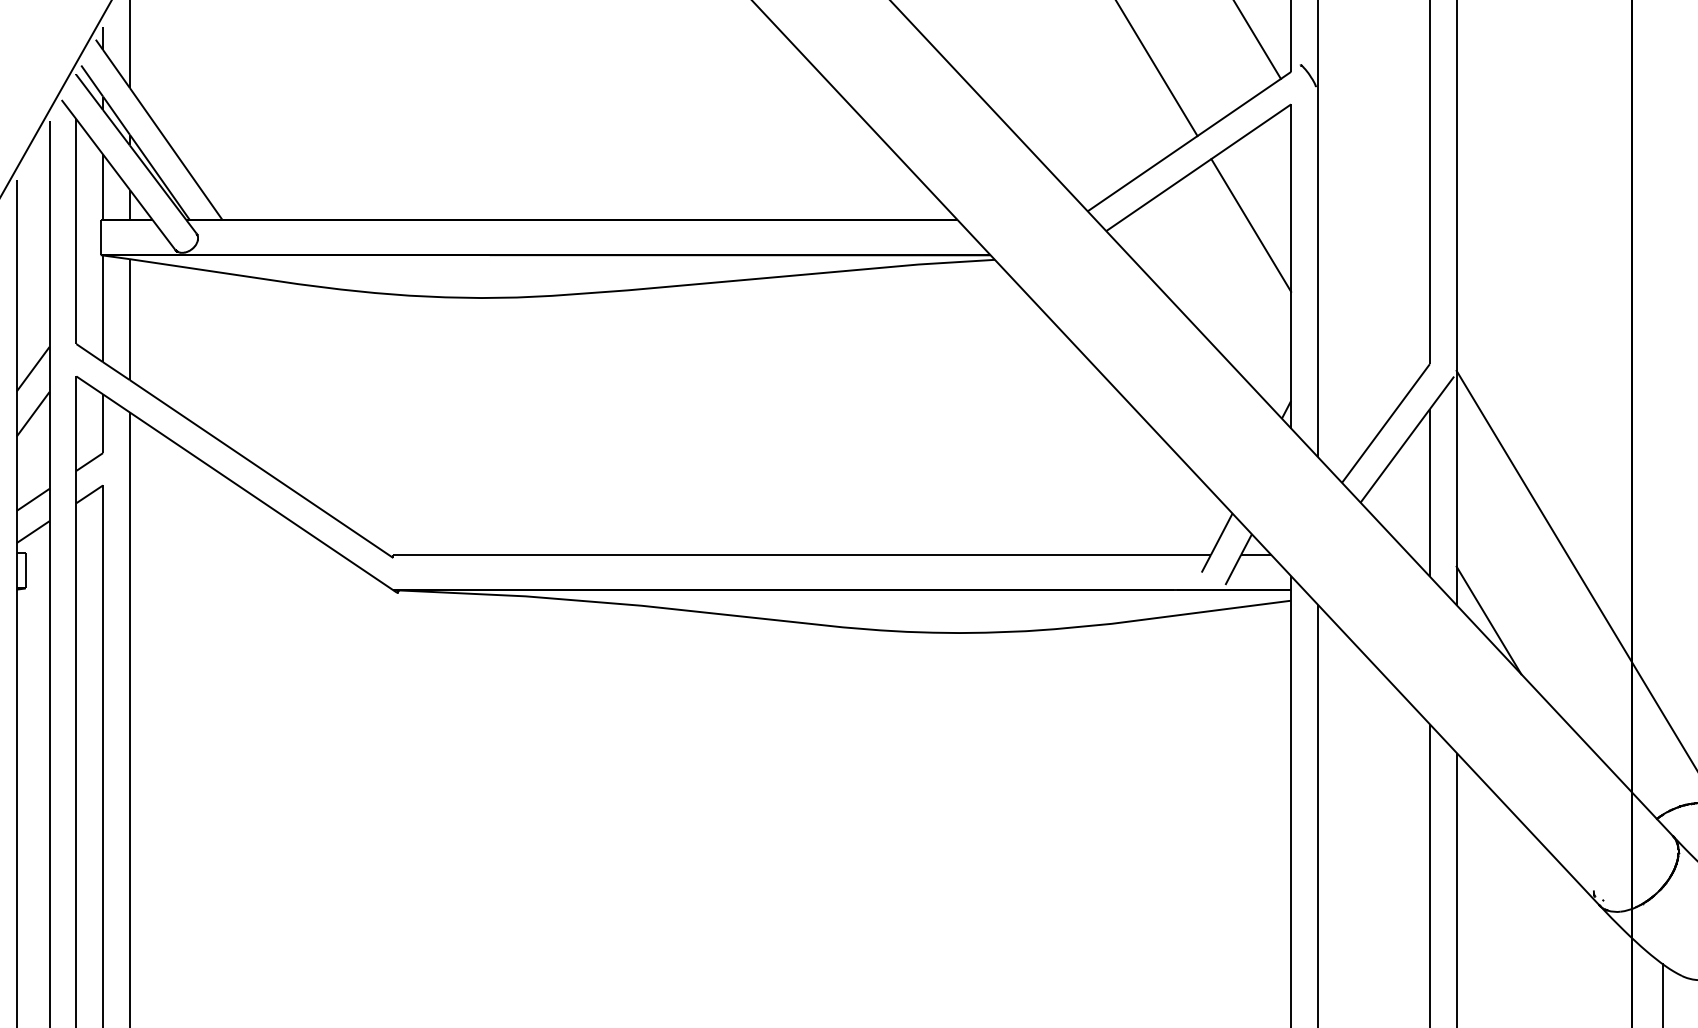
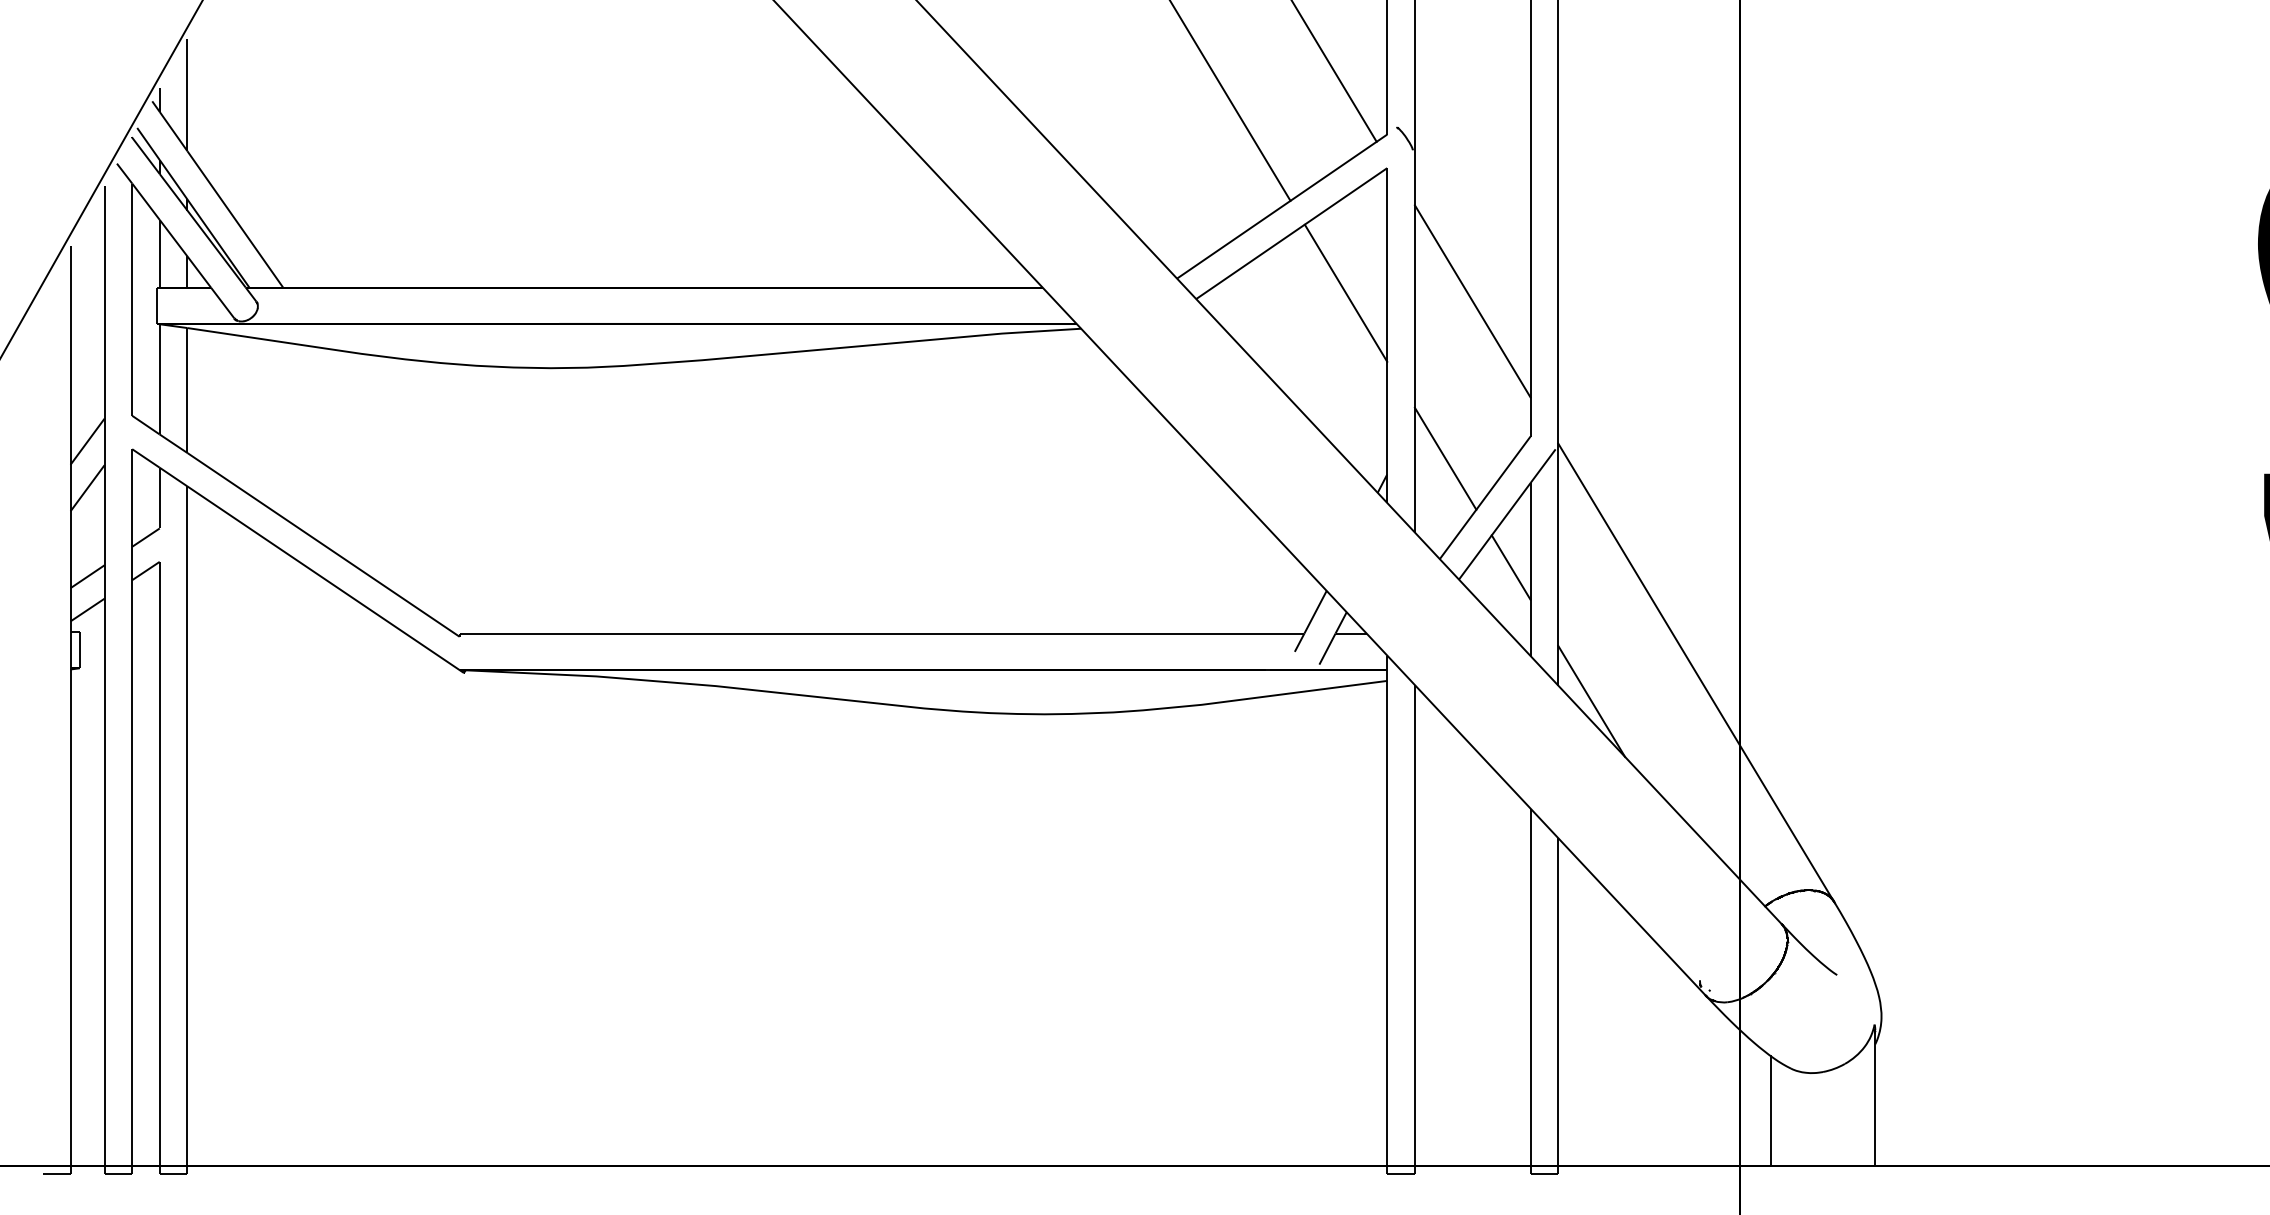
line: (1373, 233) -> (1472, 301), added
line: (1347, 385) -> (1445, 458), added
line: (1410, 490) -> (1510, 567), added

